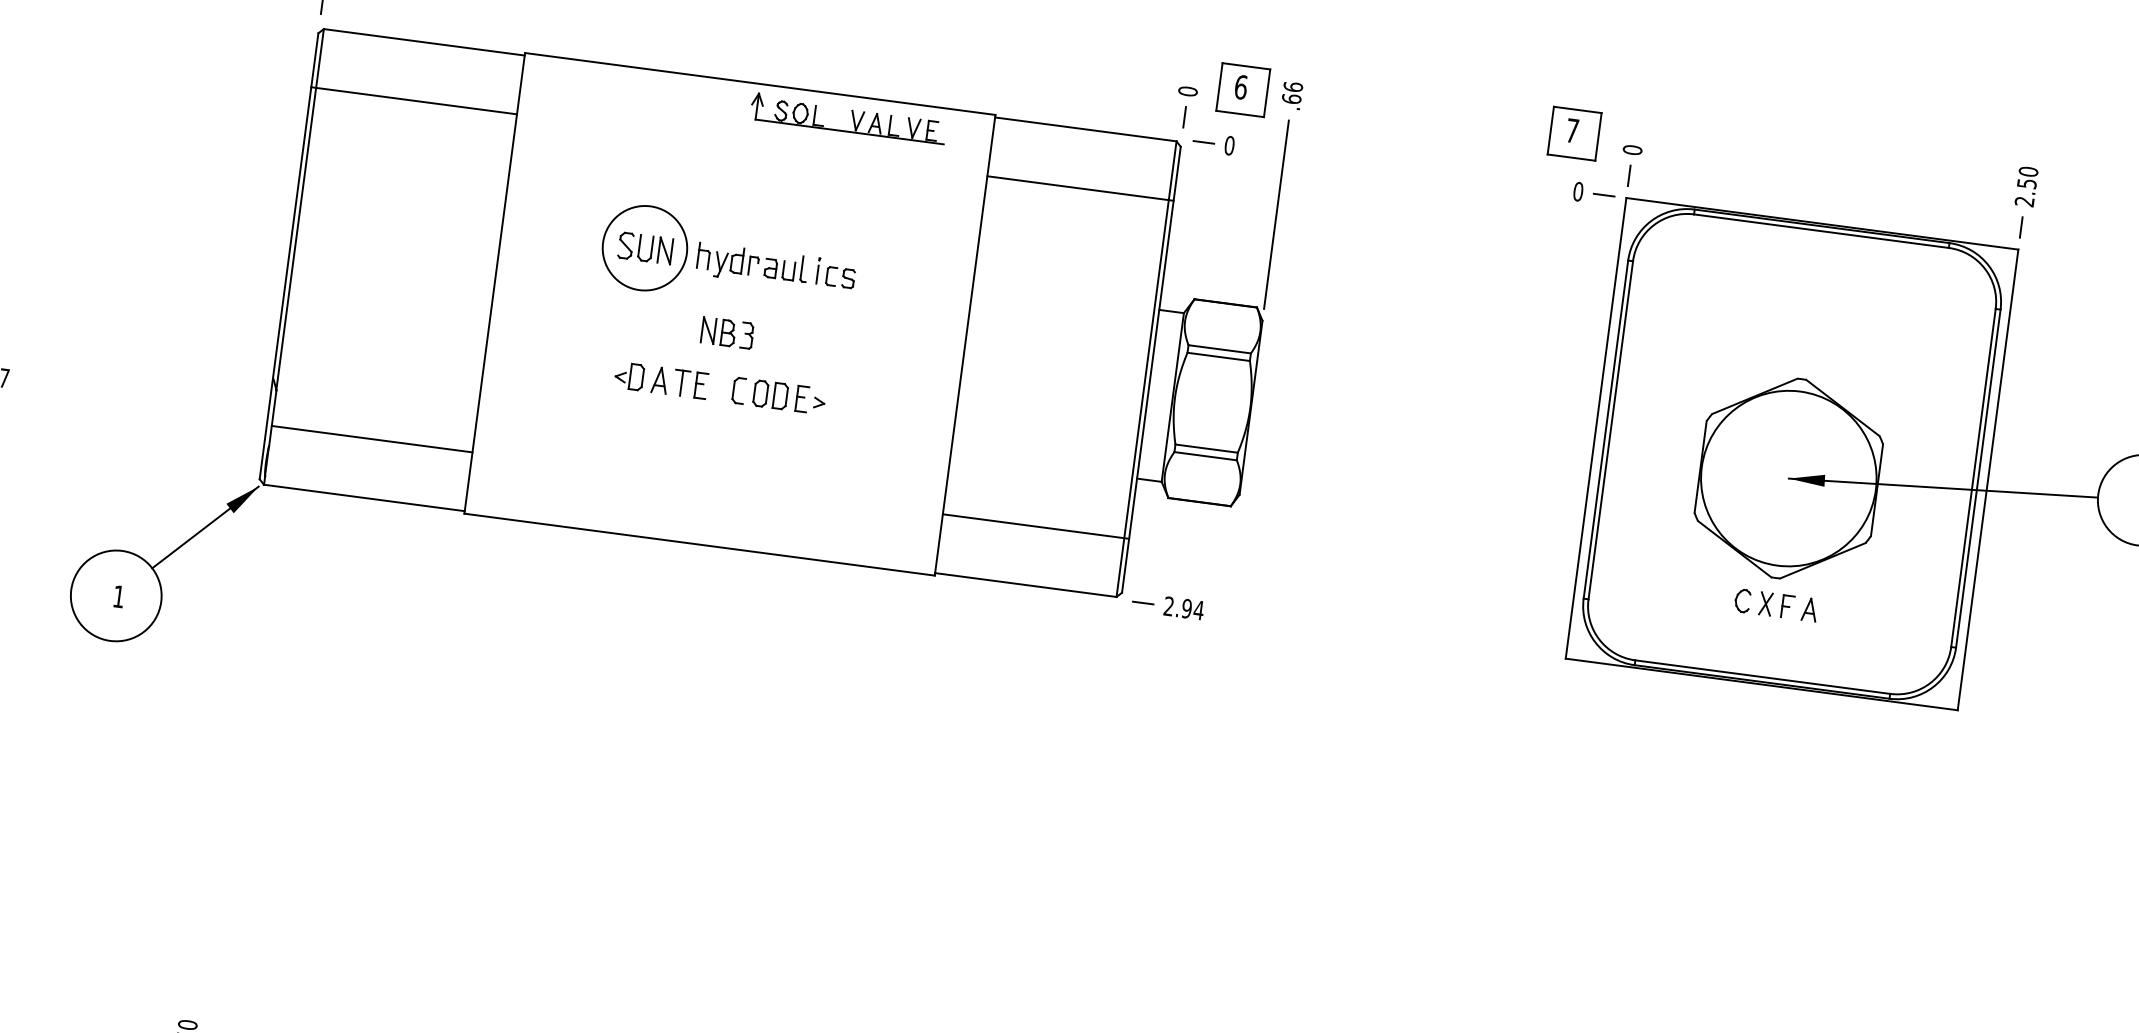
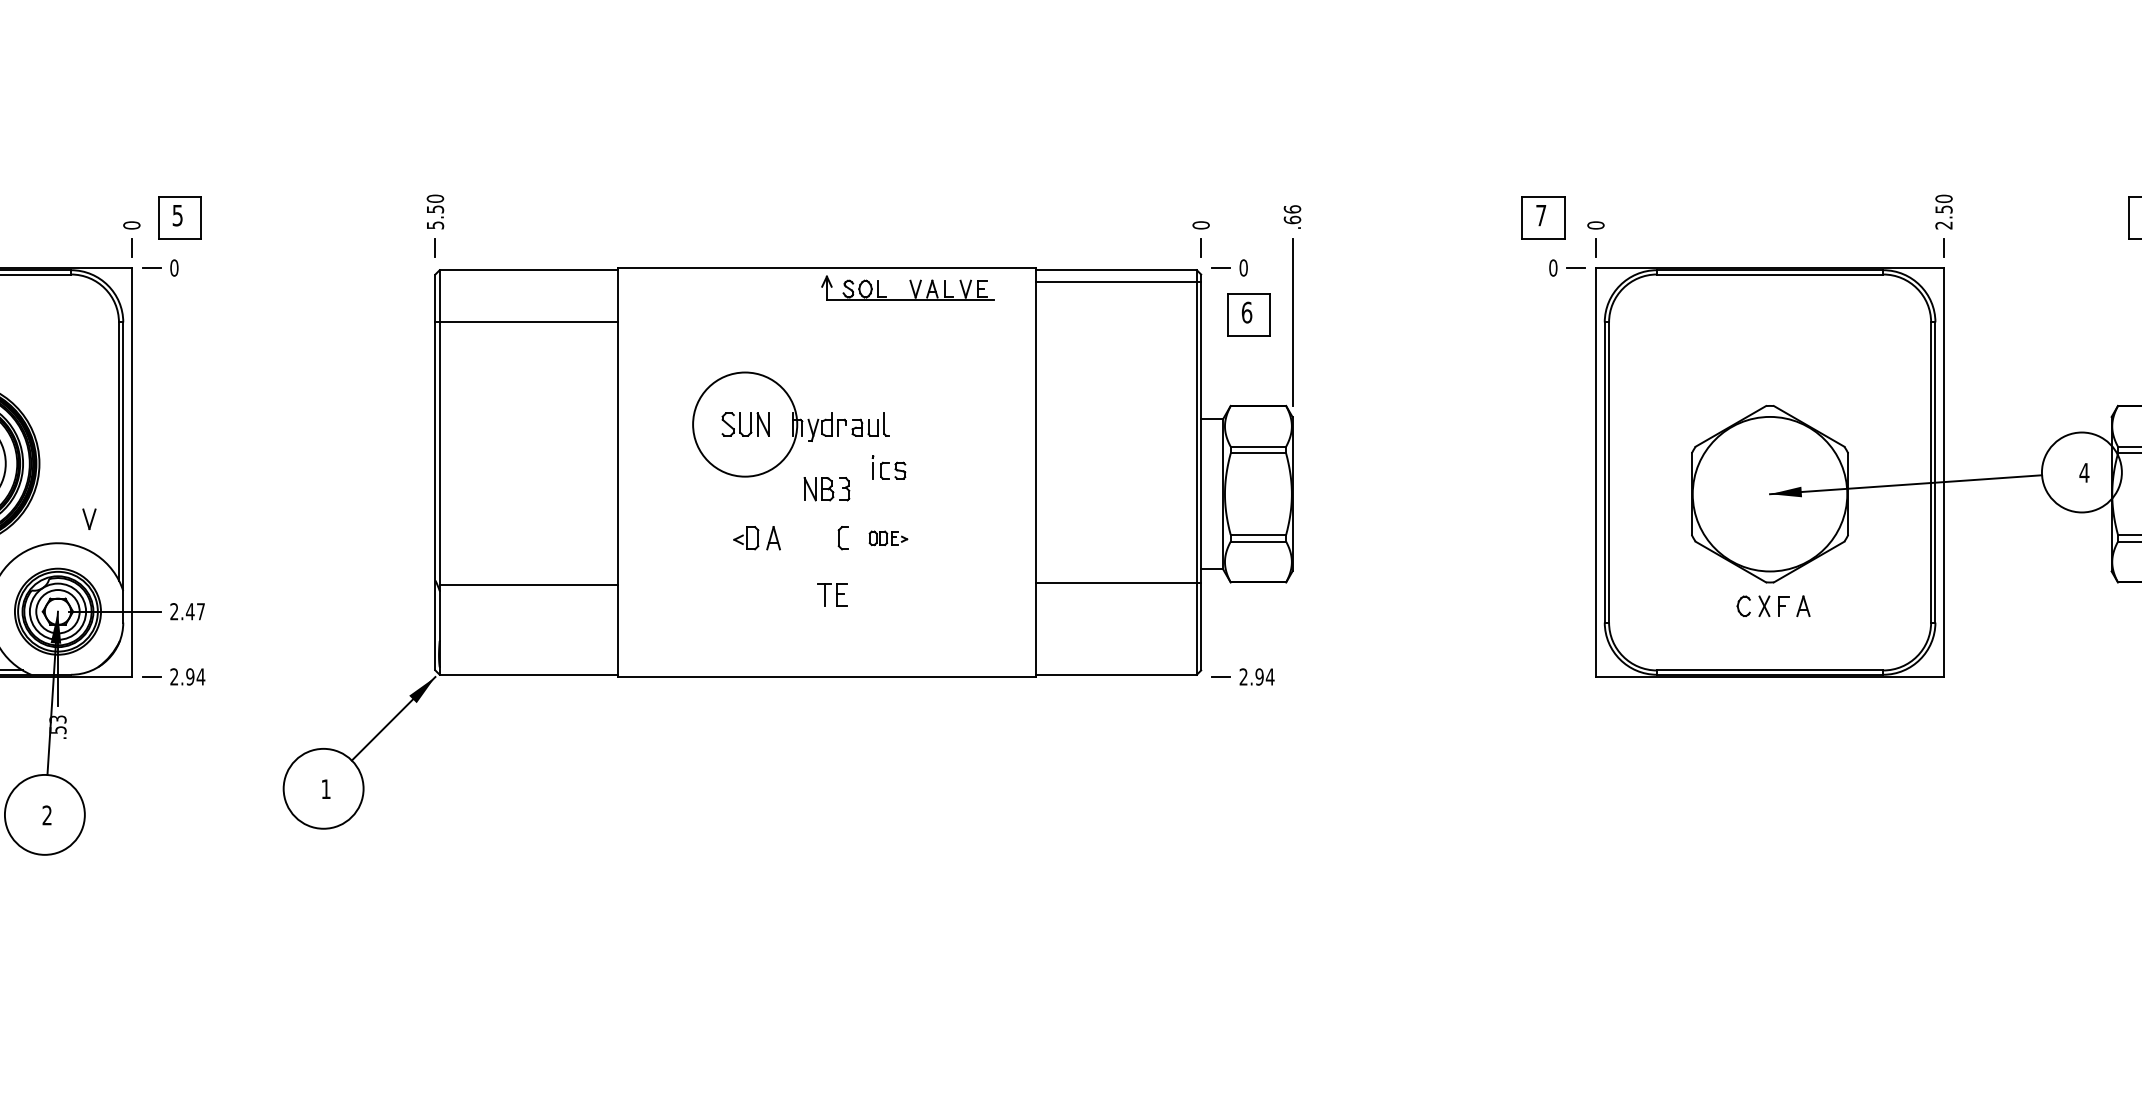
part: (1242, 89) -> (1248, 314), moved
line: (1080, 188) -> (1118, 282), moved
circle: (644, 248) -> (744, 424), size x1.4
part: (835, 273) -> (888, 467), moved
part: (690, 383) -> (832, 594), moved
part: (789, 397) -> (888, 538), size x0.6
line: (371, 439) -> (528, 584), moved
line: (1036, 526) -> (1118, 582), moved

